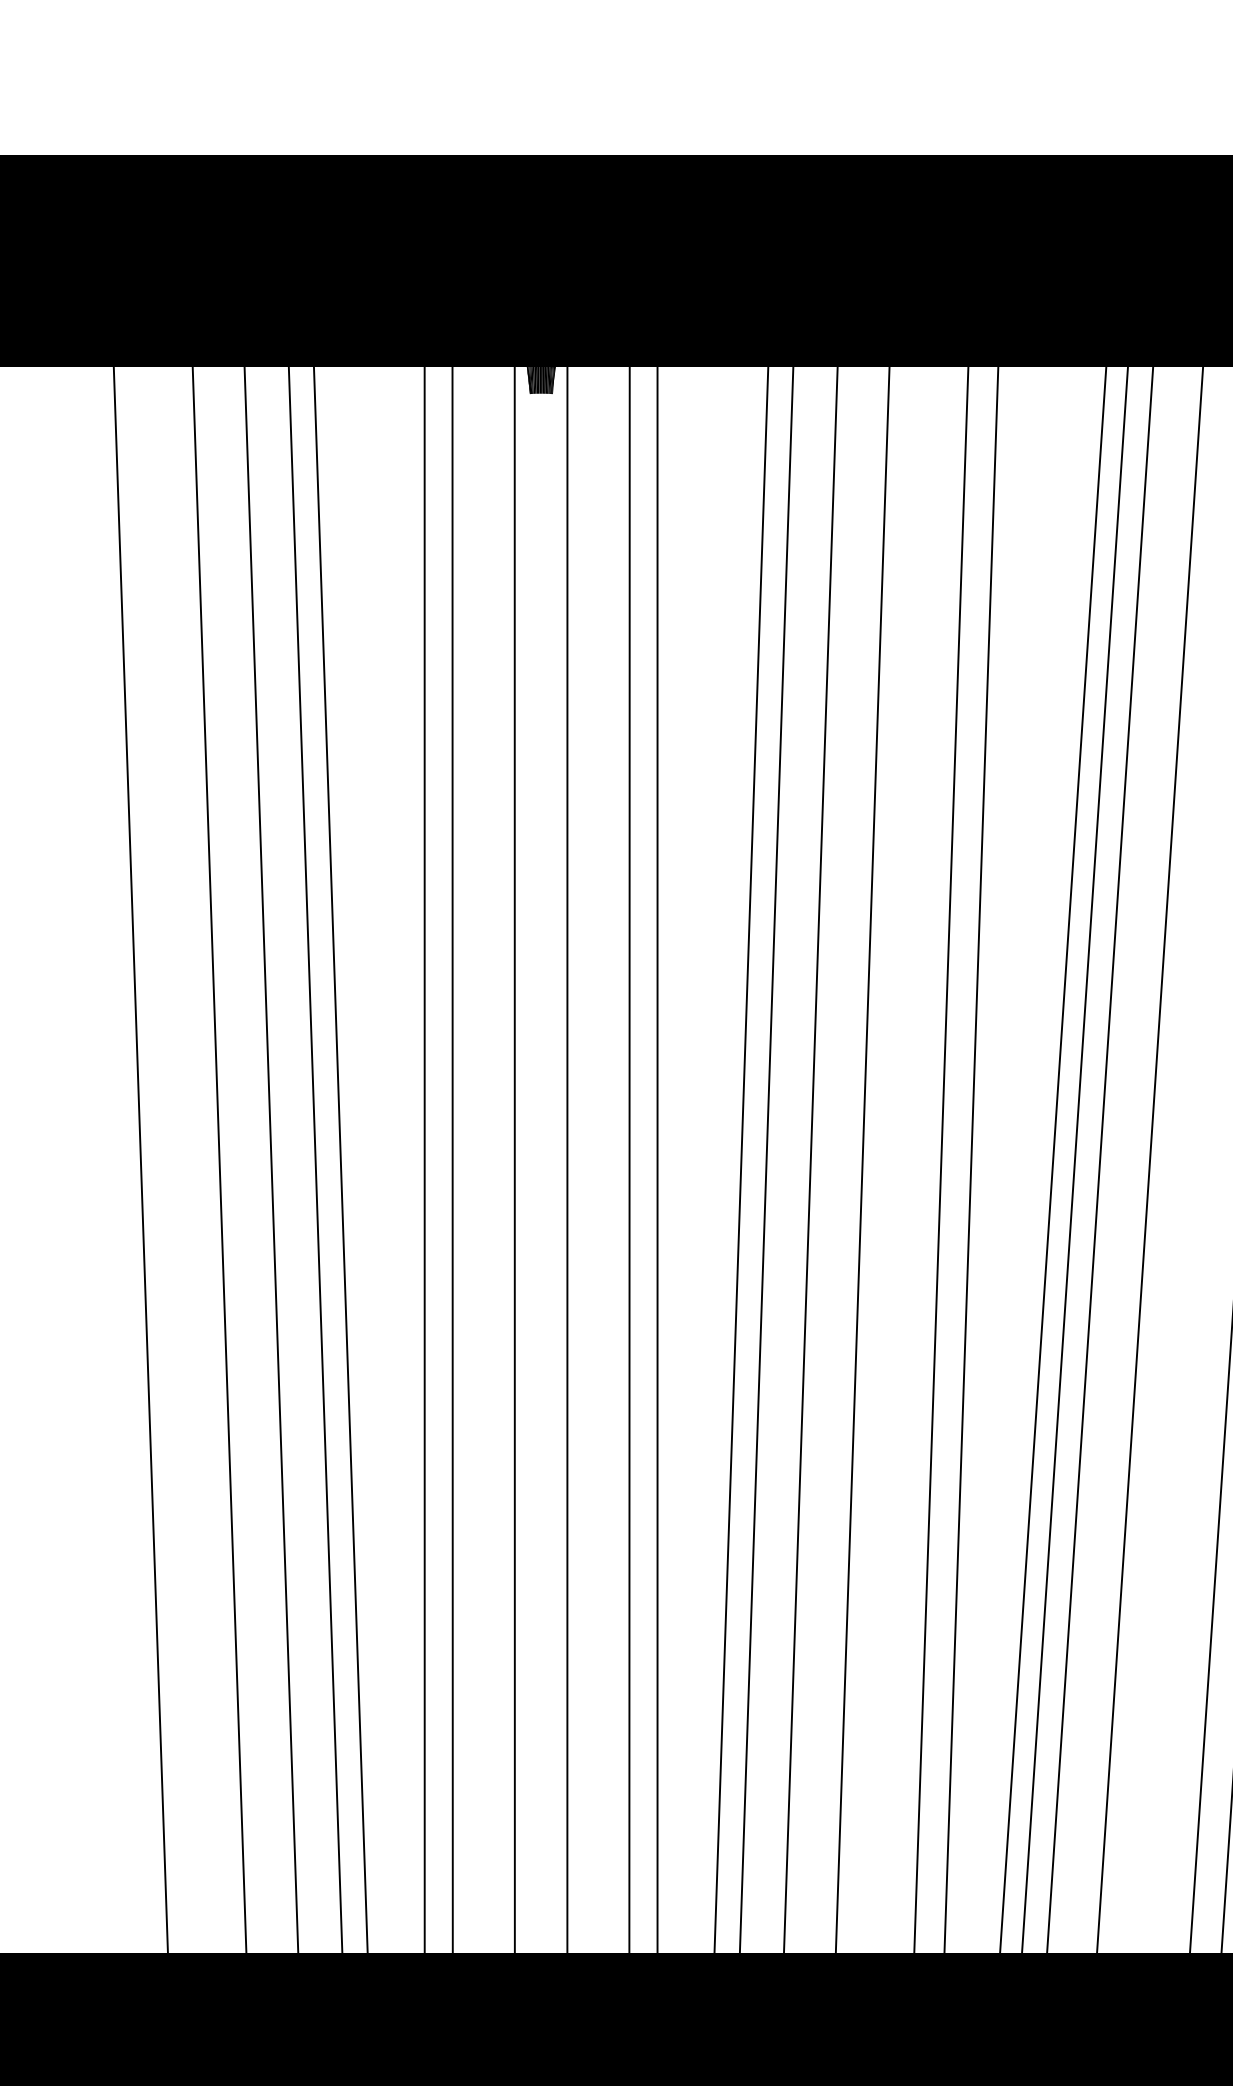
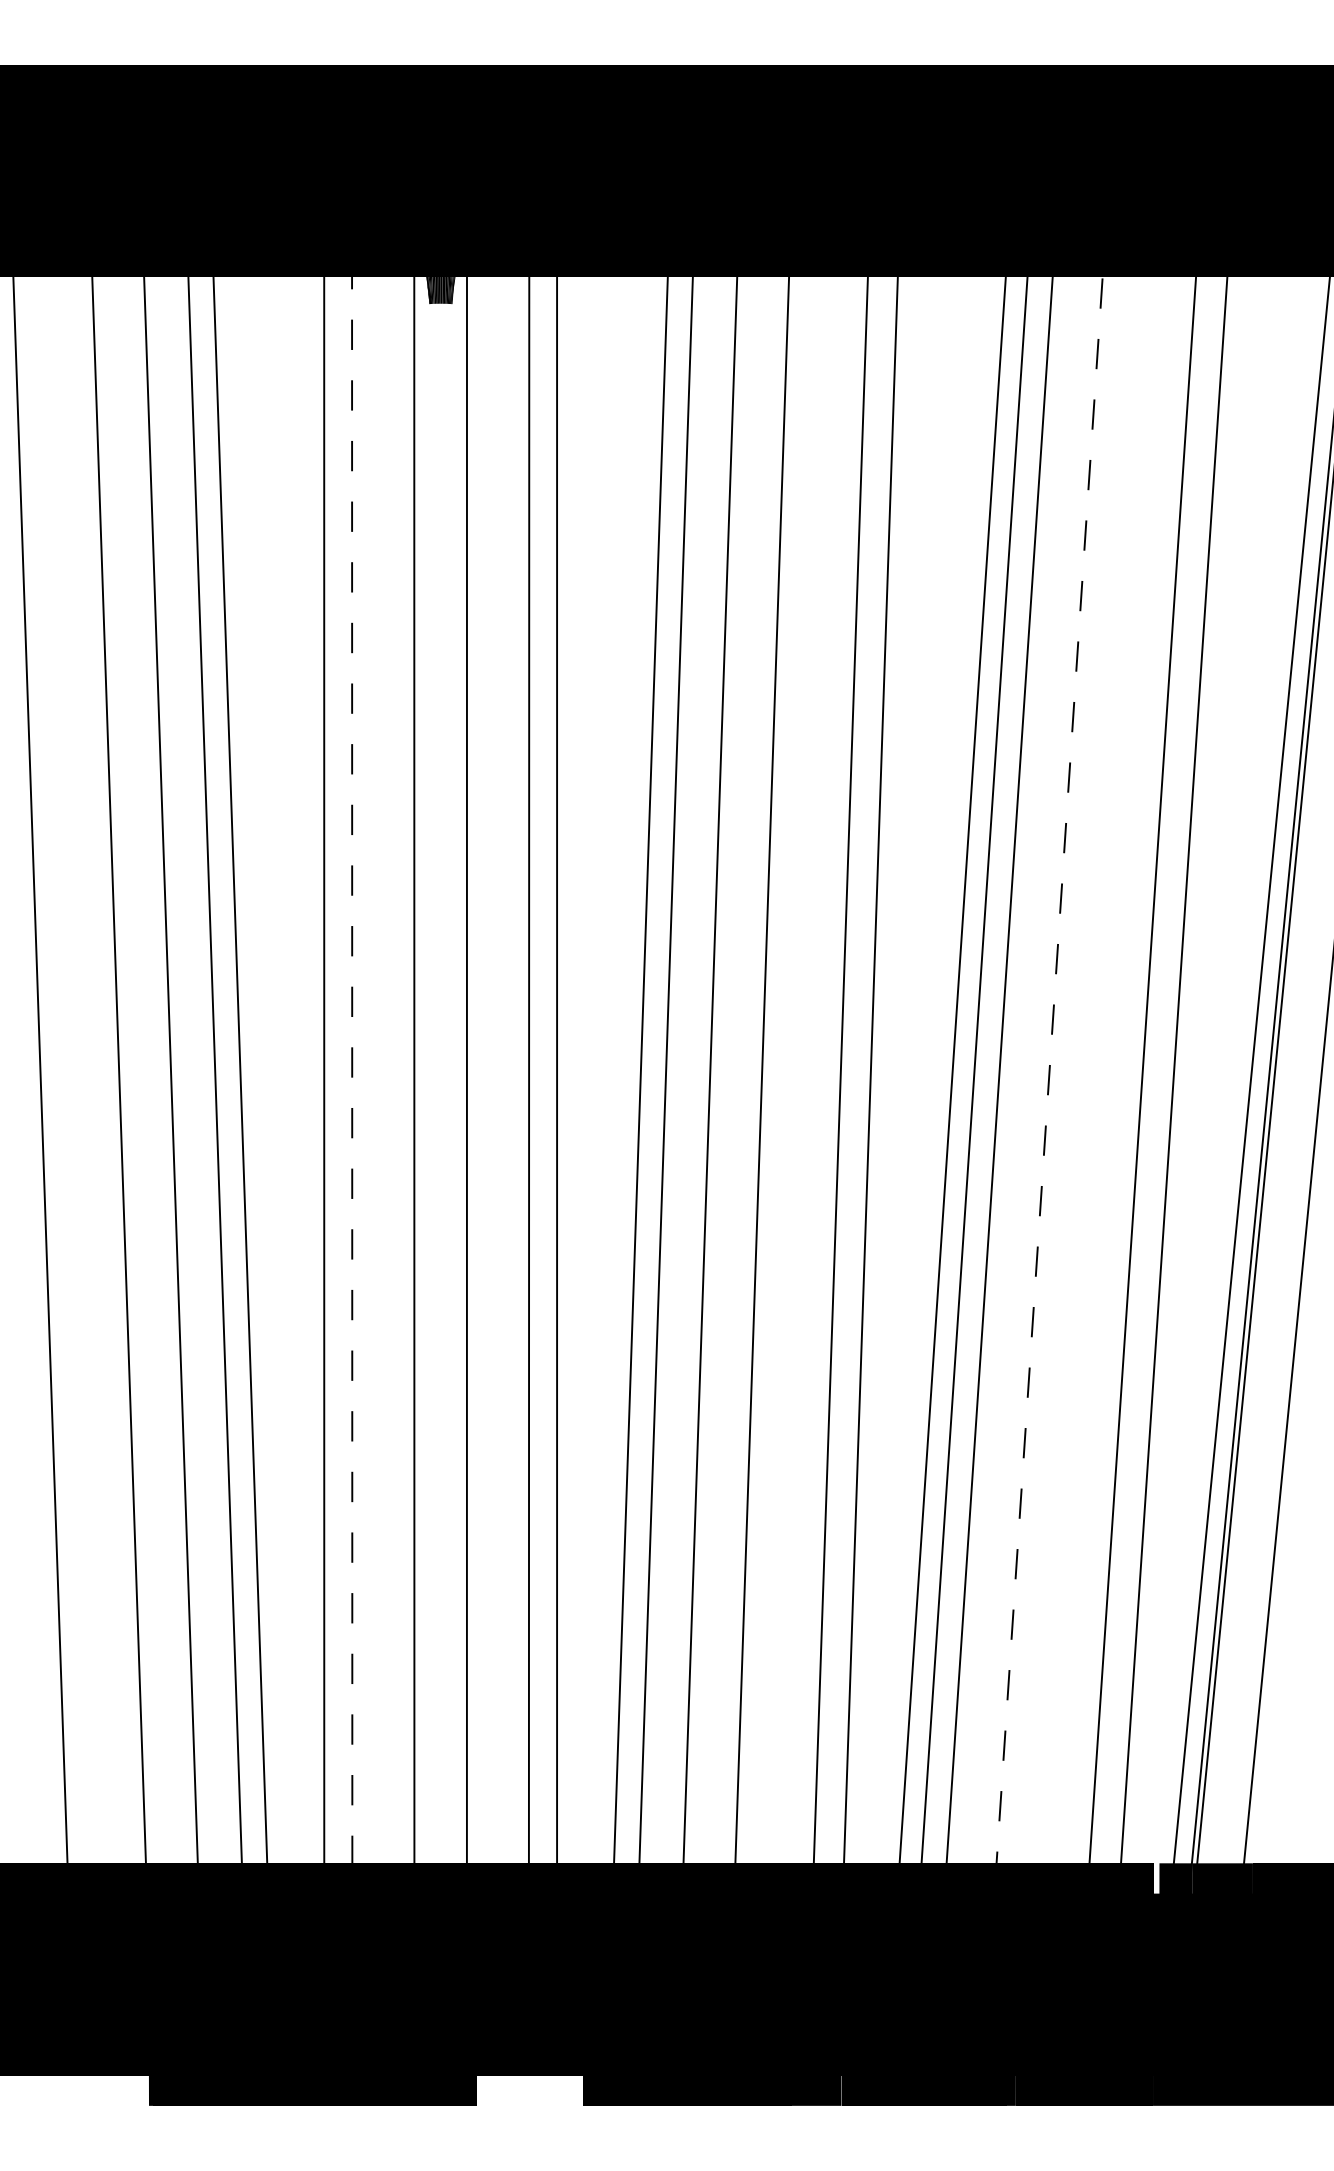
line: (452, 1160) -> (352, 1070), solid -> dashed
line: (1149, 1160) -> (1049, 1070), solid -> dashed

